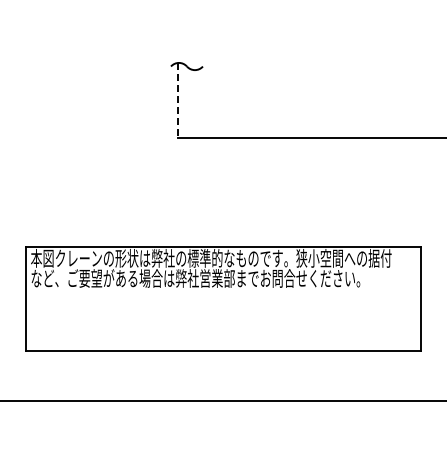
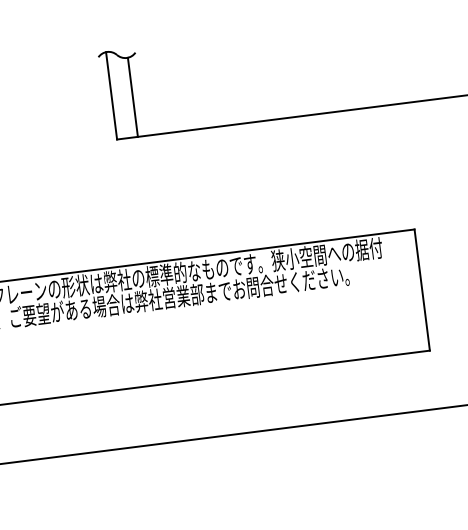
line: (178, 100) -> (112, 95), dashed -> solid
line: (195, 104) -> (132, 97), added

